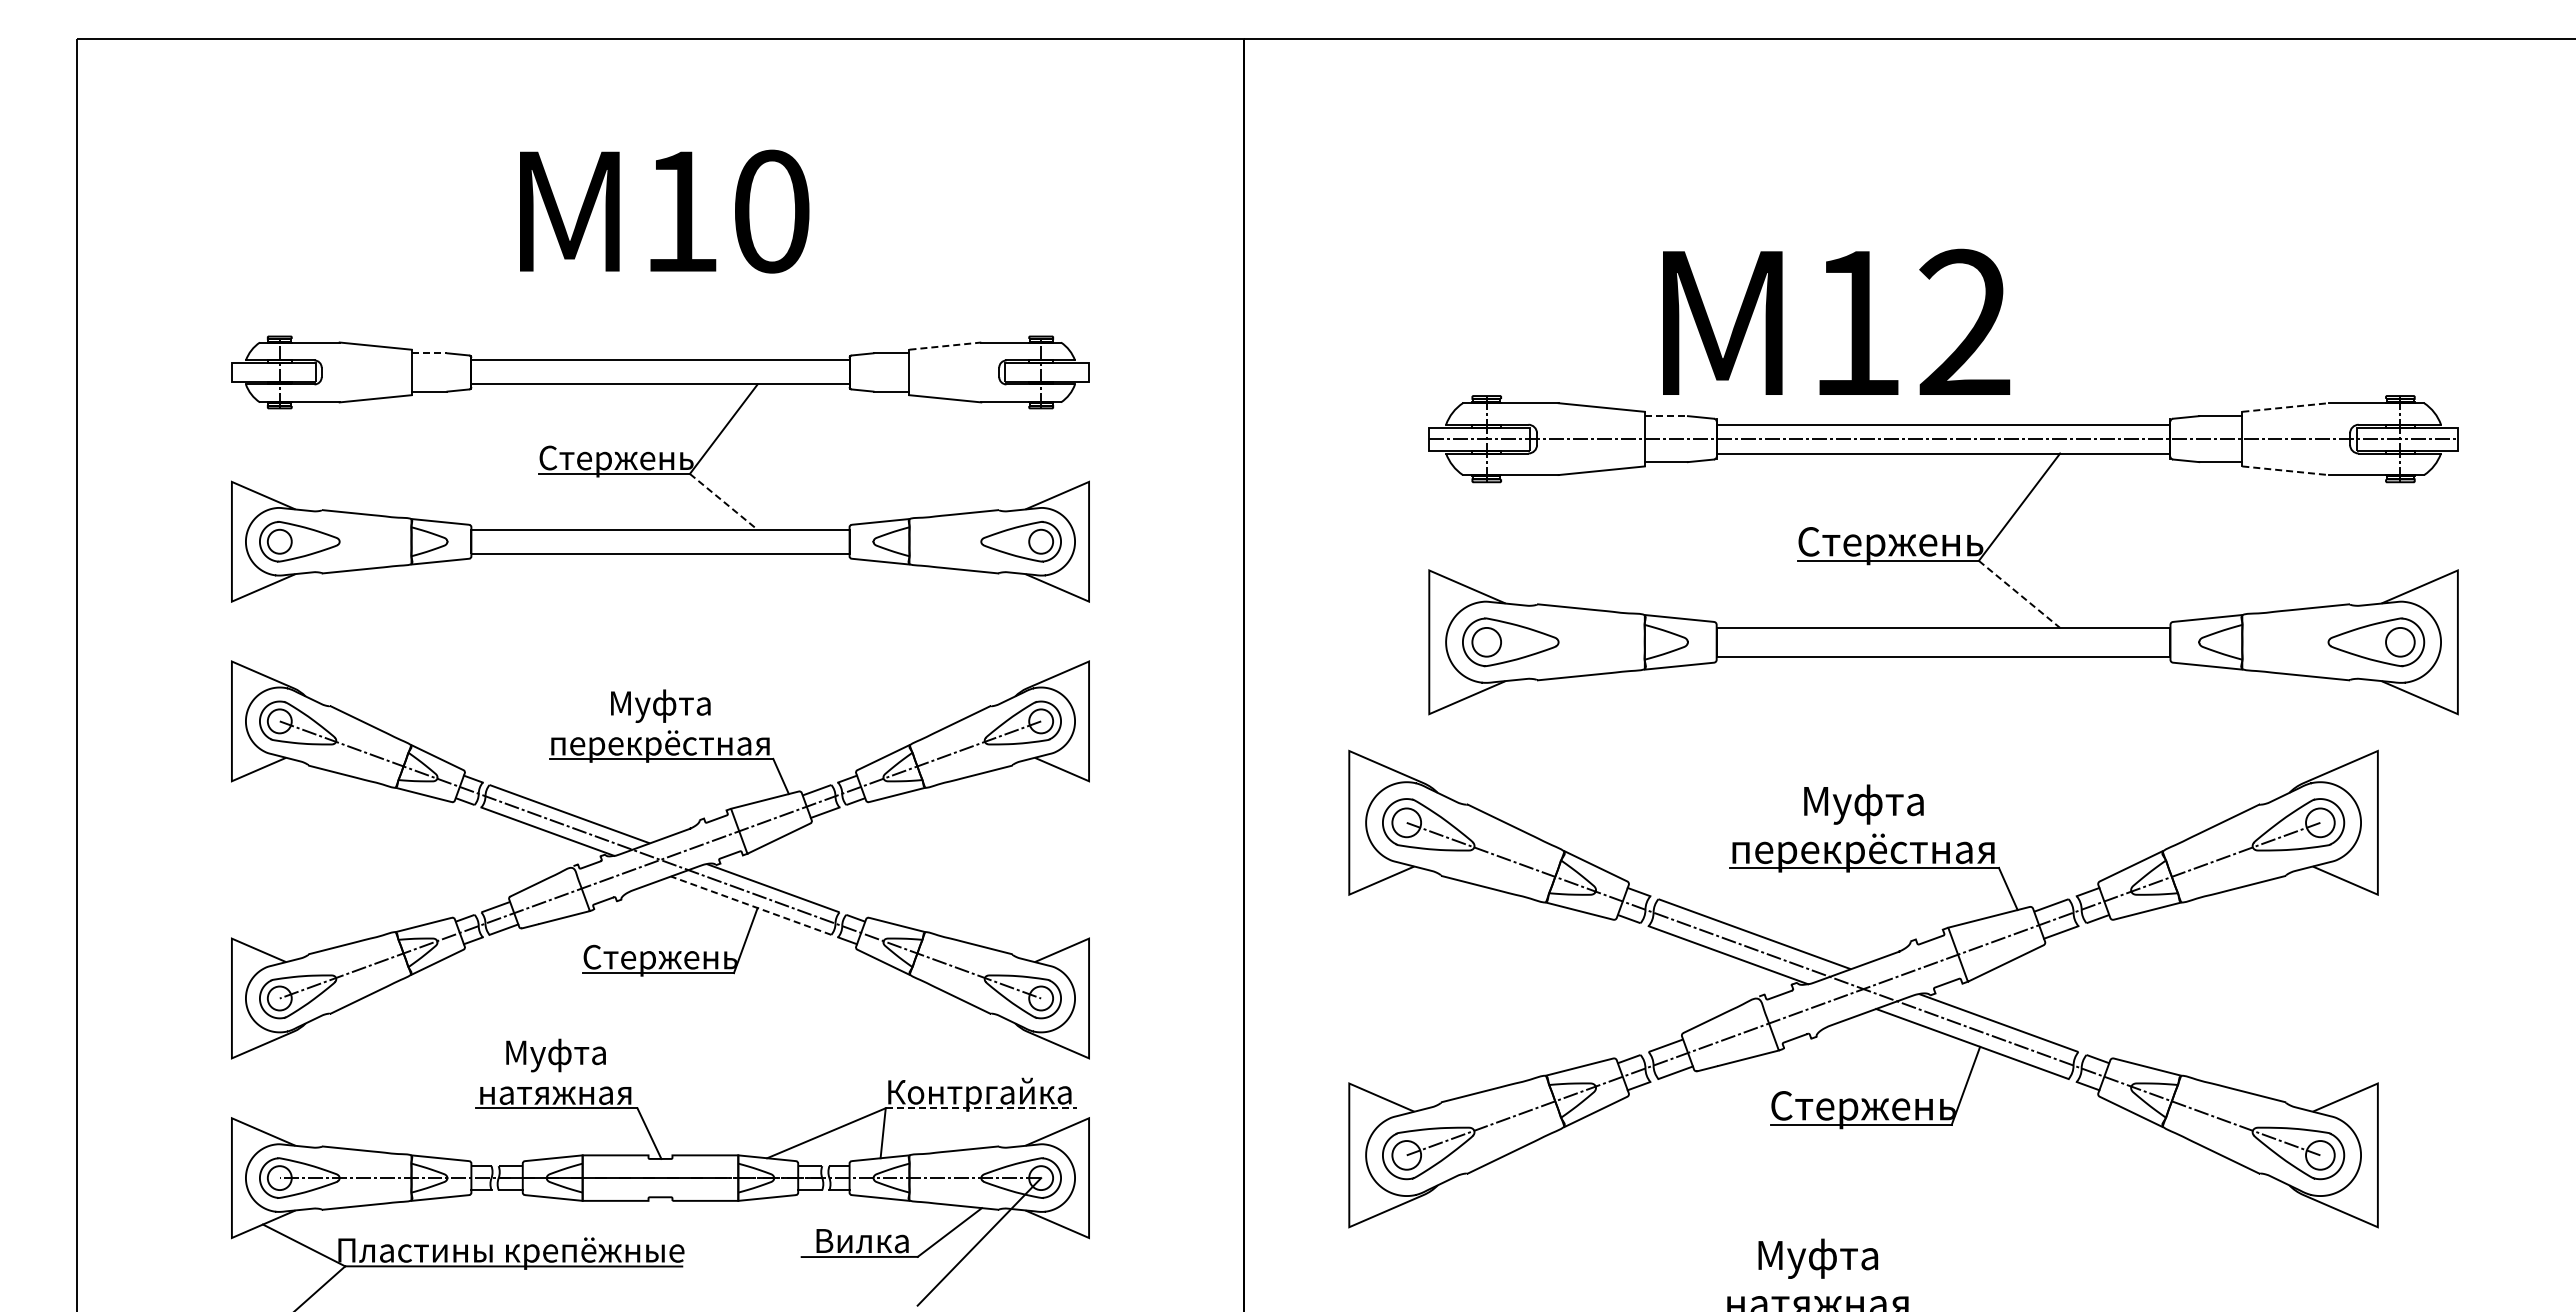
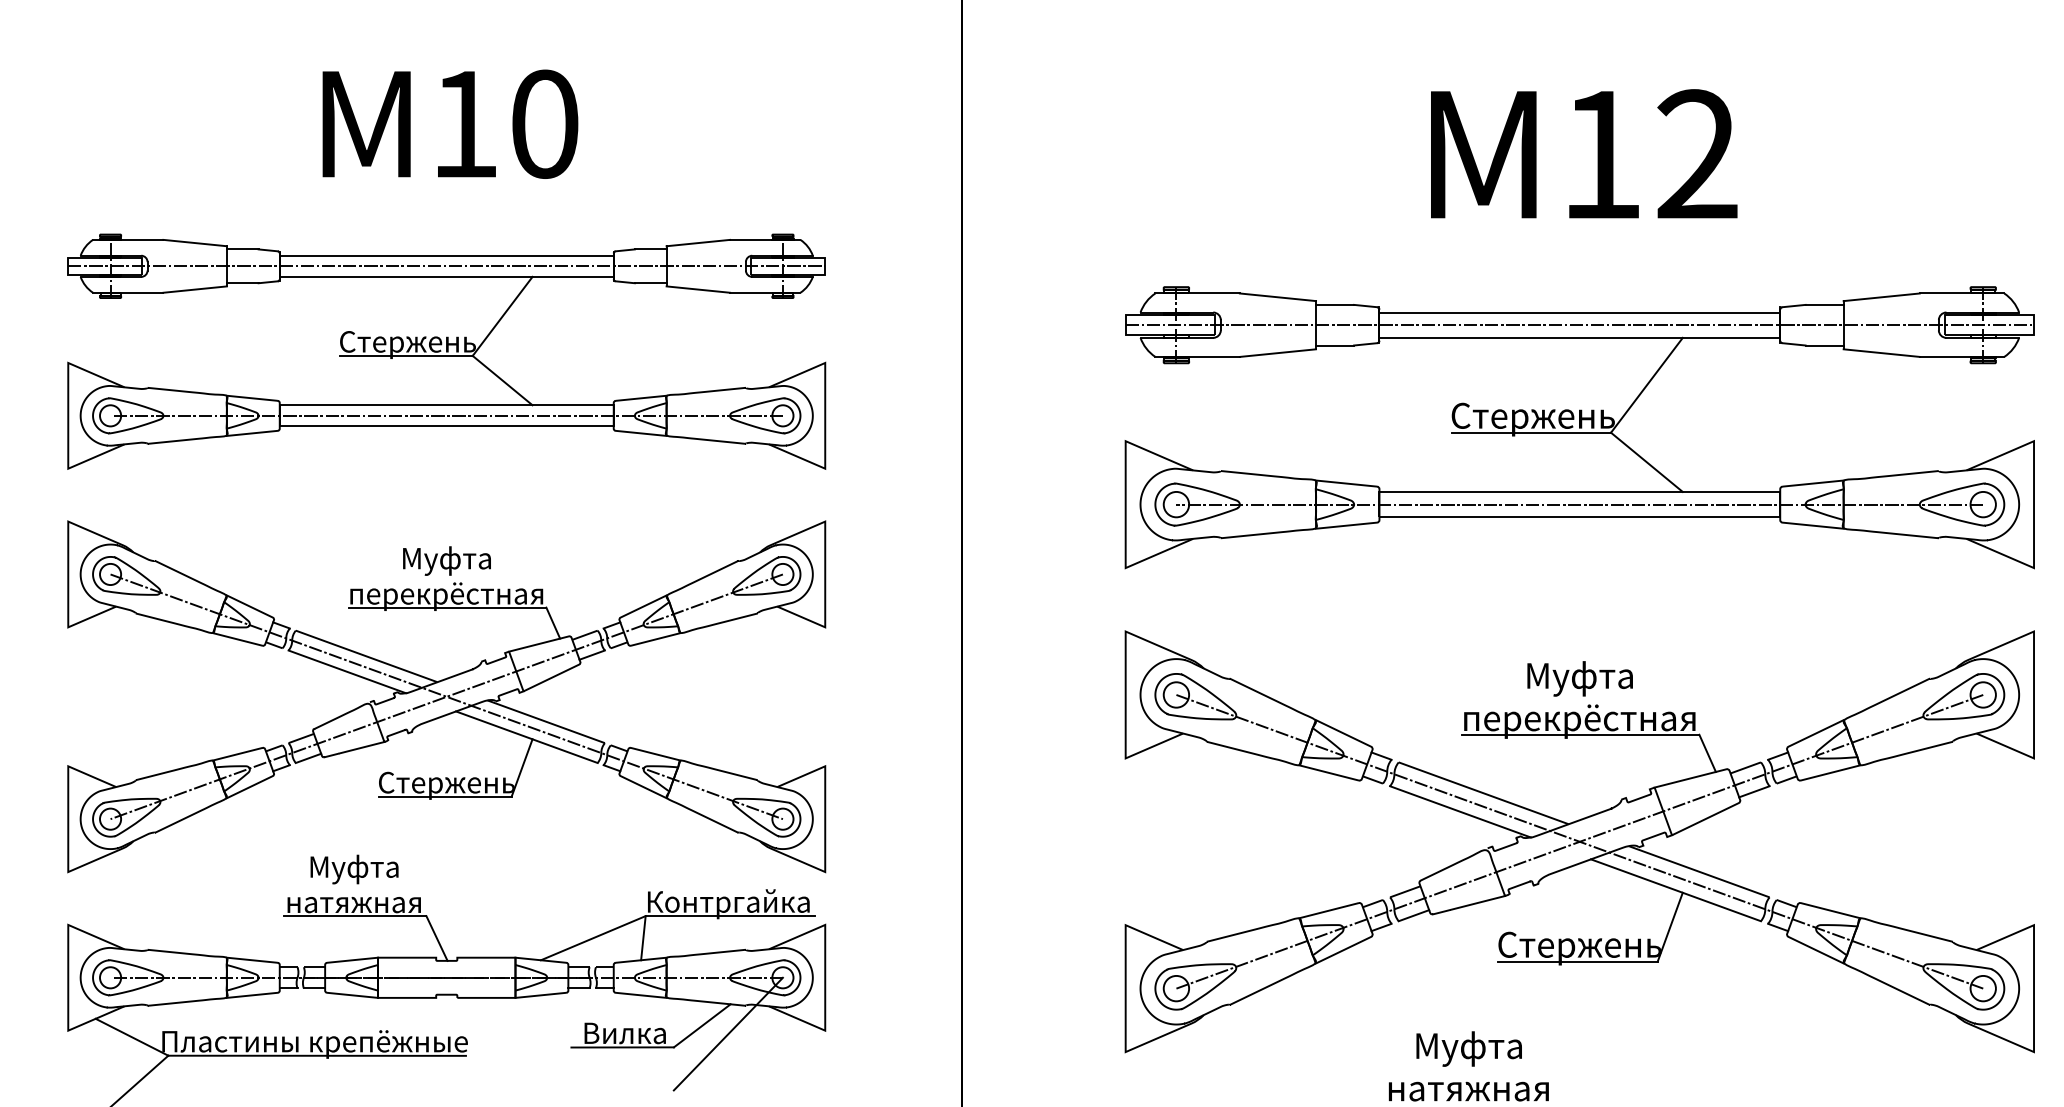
text: (1836, 321) -> (1584, 153), moved
line: (945, 346) -> (698, 243), dashed -> solid
line: (429, 353) -> (242, 249), dashed -> solid
line: (660, 372) -> (446, 266), added
line: (2285, 407) -> (1881, 297), dashed -> solid
line: (1666, 416) -> (1335, 305), dashed -> solid
line: (2285, 470) -> (1881, 352), dashed -> solid
line: (723, 501) -> (502, 380), dashed -> solid
line: (660, 541) -> (446, 415), added
line: (2019, 594) -> (1646, 462), dashed -> solid
line: (1943, 642) -> (1579, 504), added
line: (750, 905) -> (526, 737), dashed -> solid
part: (1863, 988) -> (1579, 841), moved
line: (981, 1108) -> (730, 916), dashed -> solid

